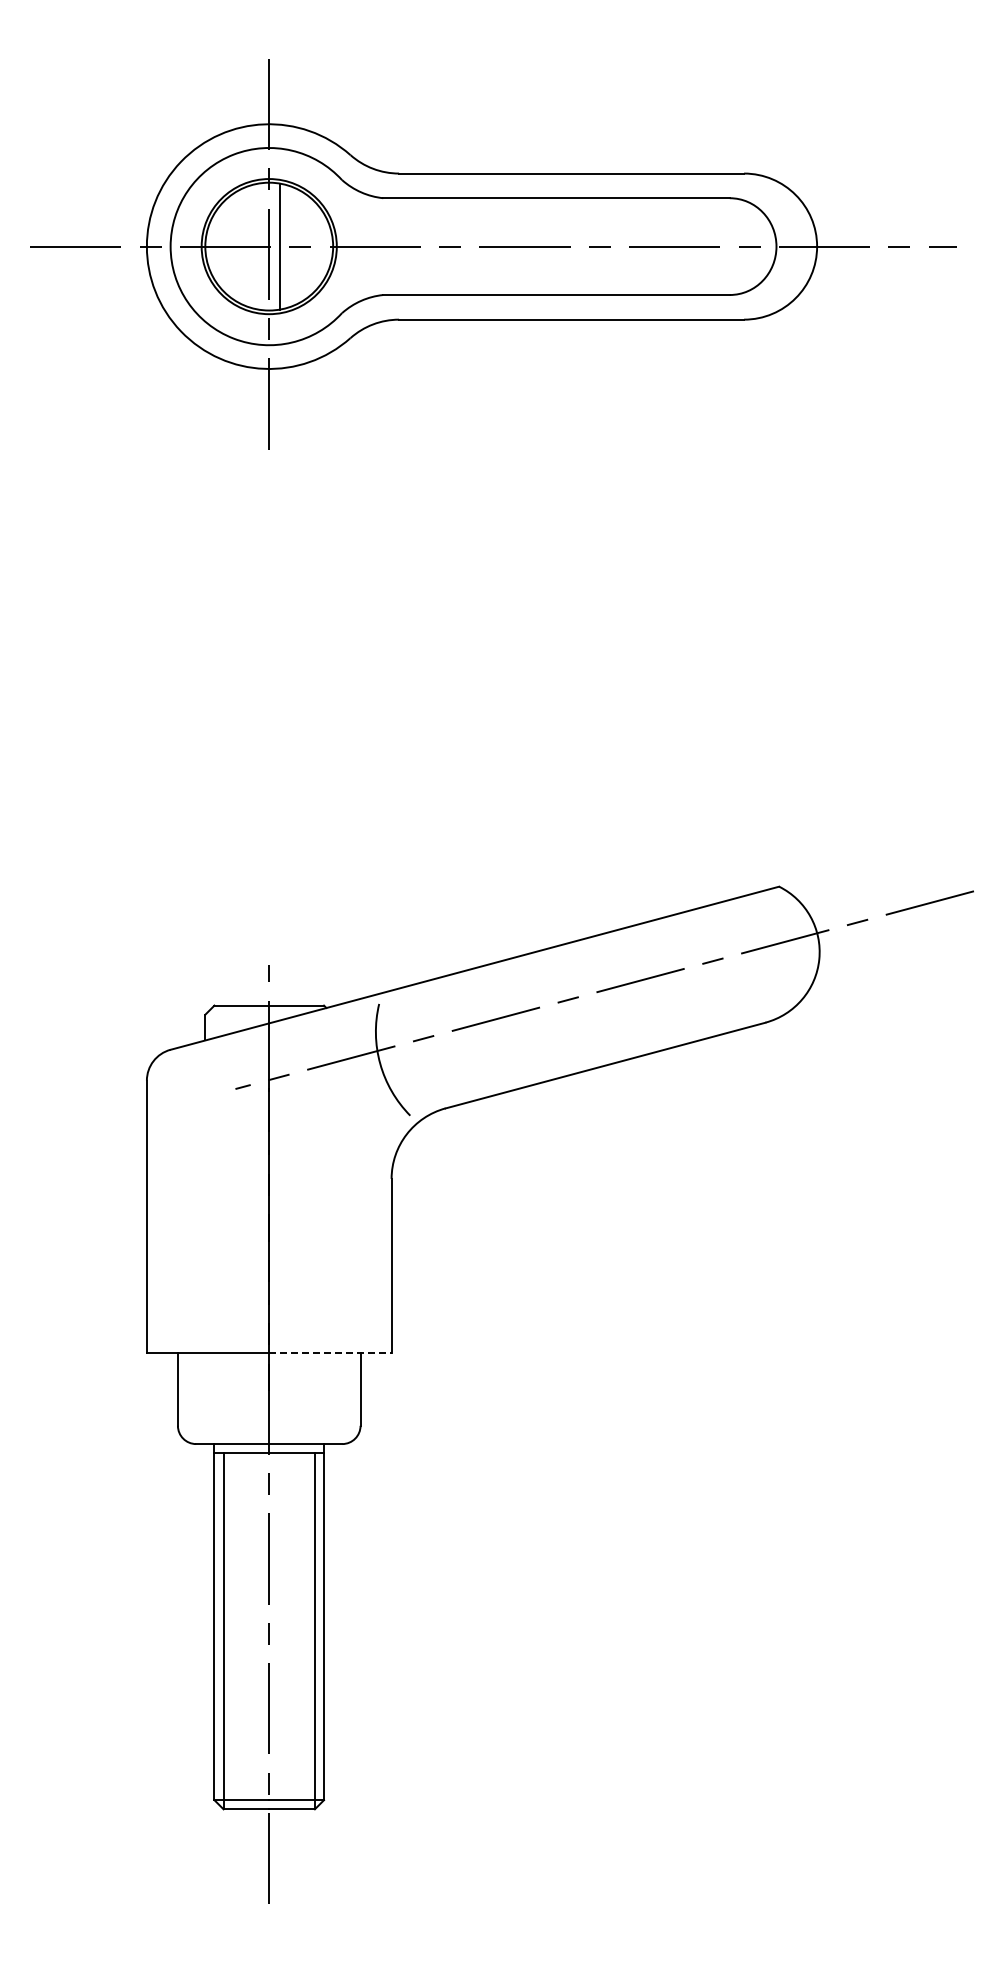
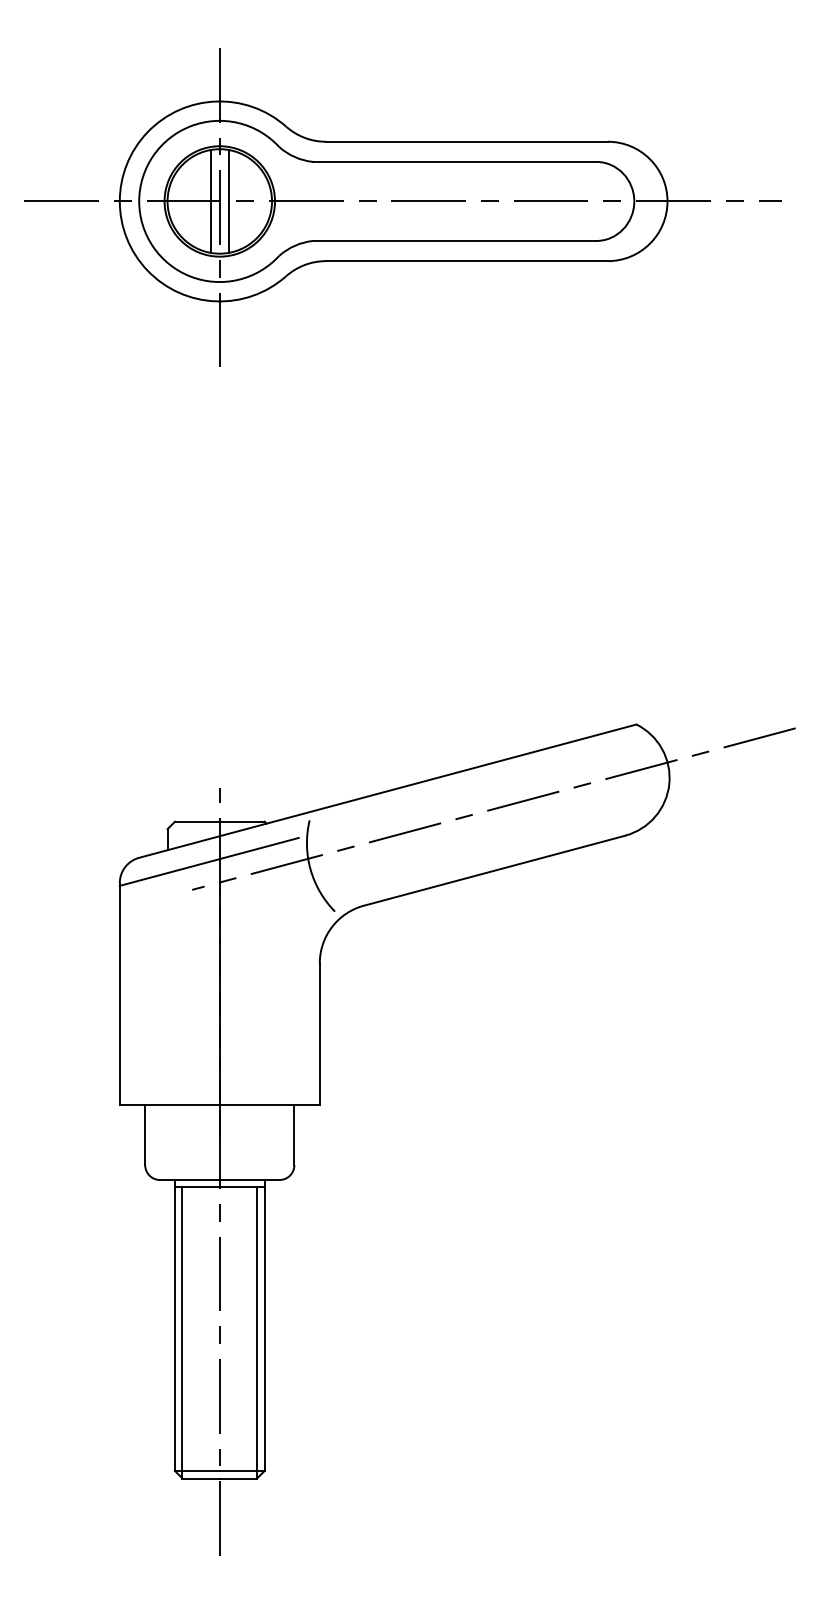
line: (258, 246) -> (211, 201), added
line: (255, 1054) -> (208, 861), added
line: (330, 1352) -> (269, 1105), dashed -> solid

